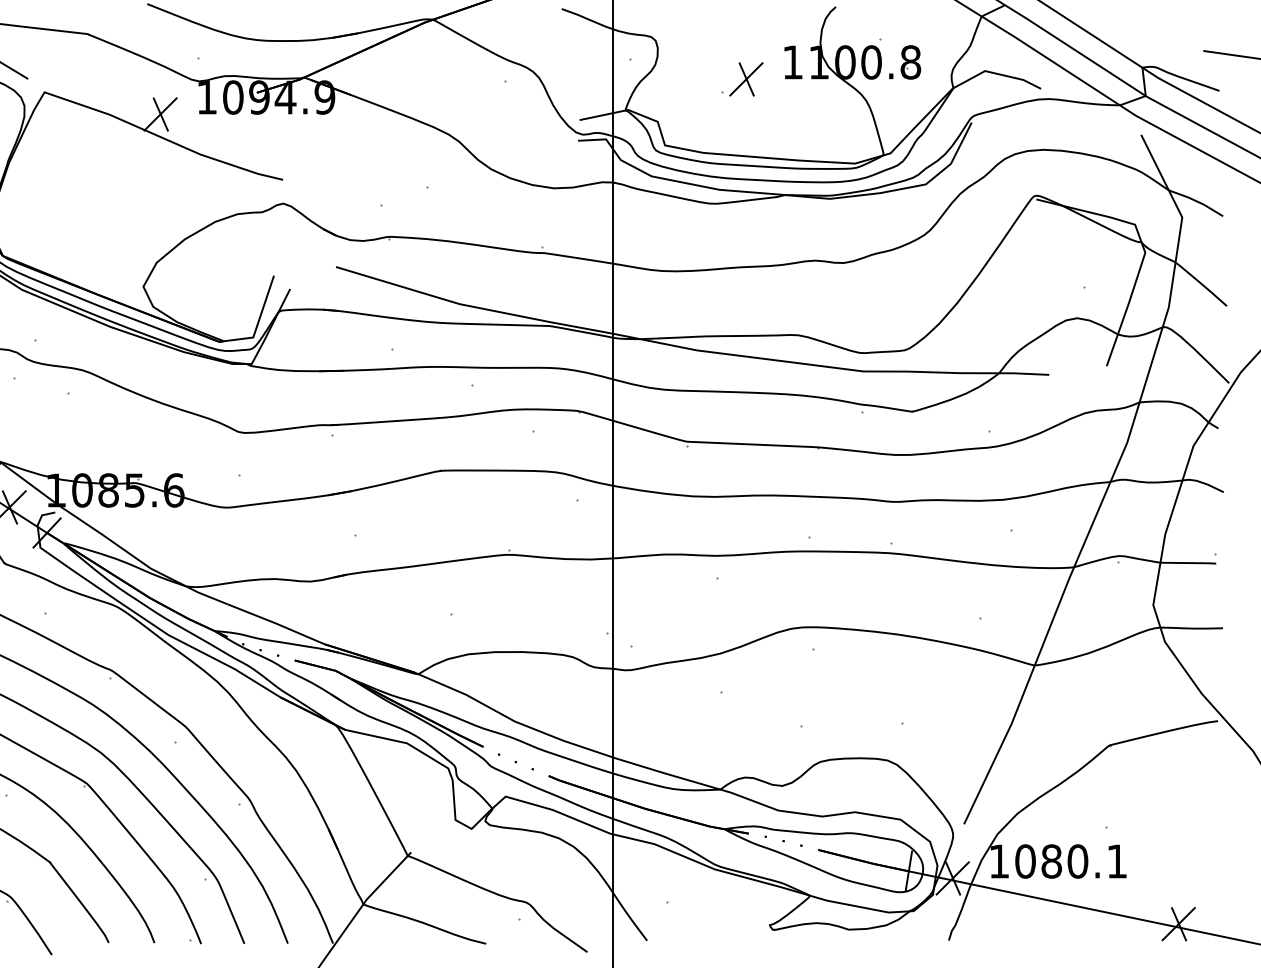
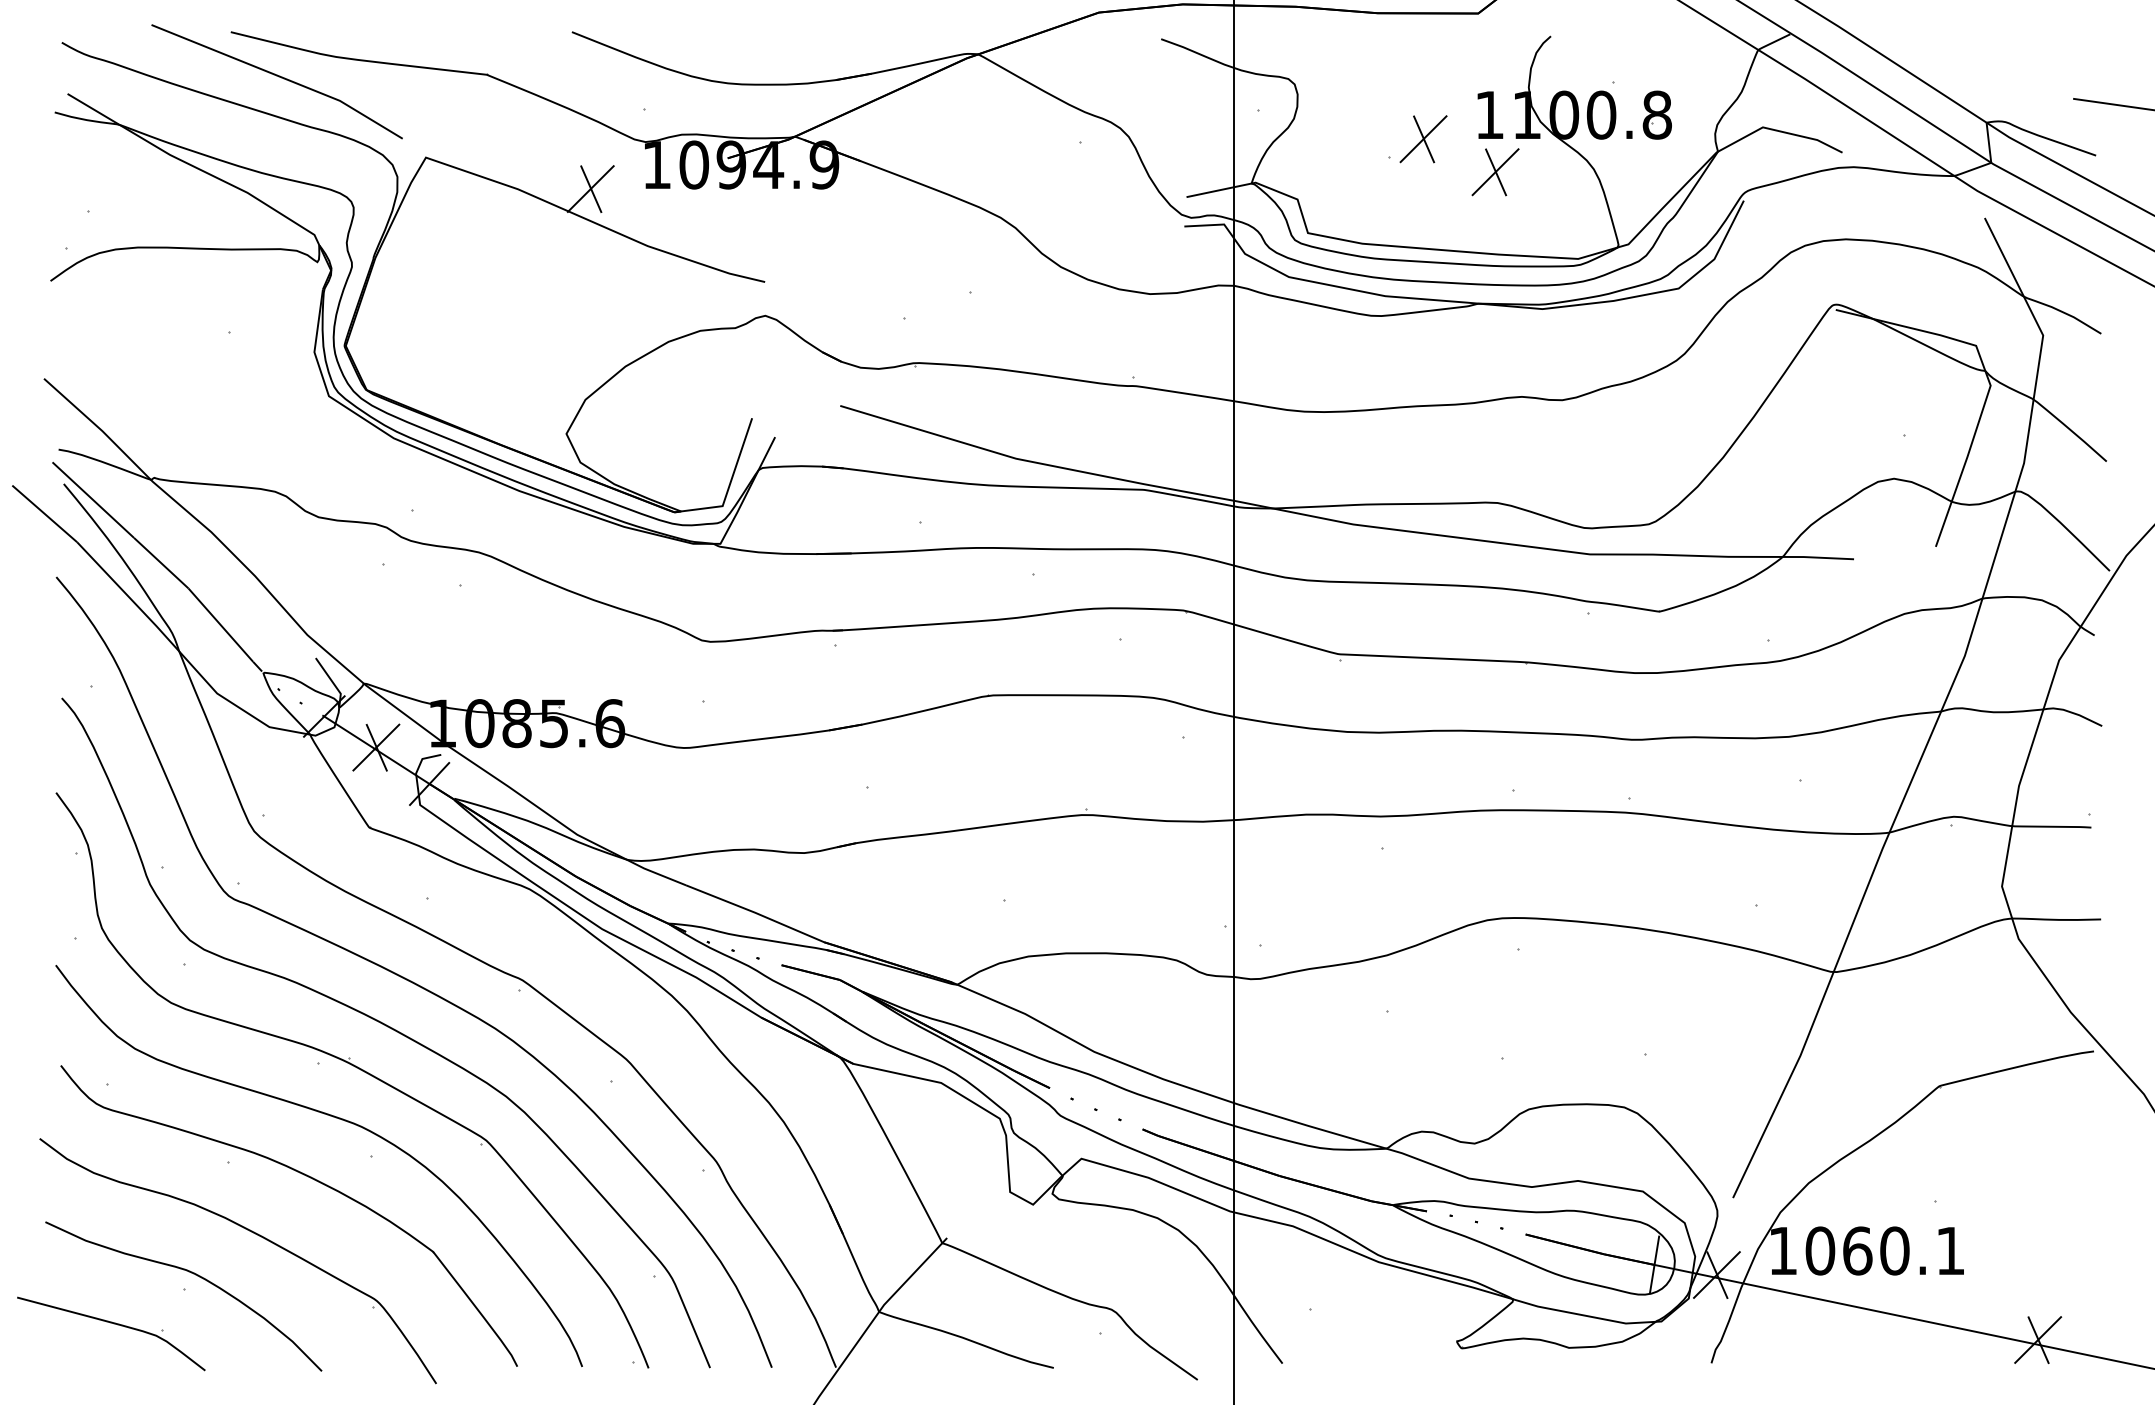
part: (796, 102) -> (1495, 172), added
text: (1051, 861) -> (1857, 1250), 1080.1 -> 1060.1

